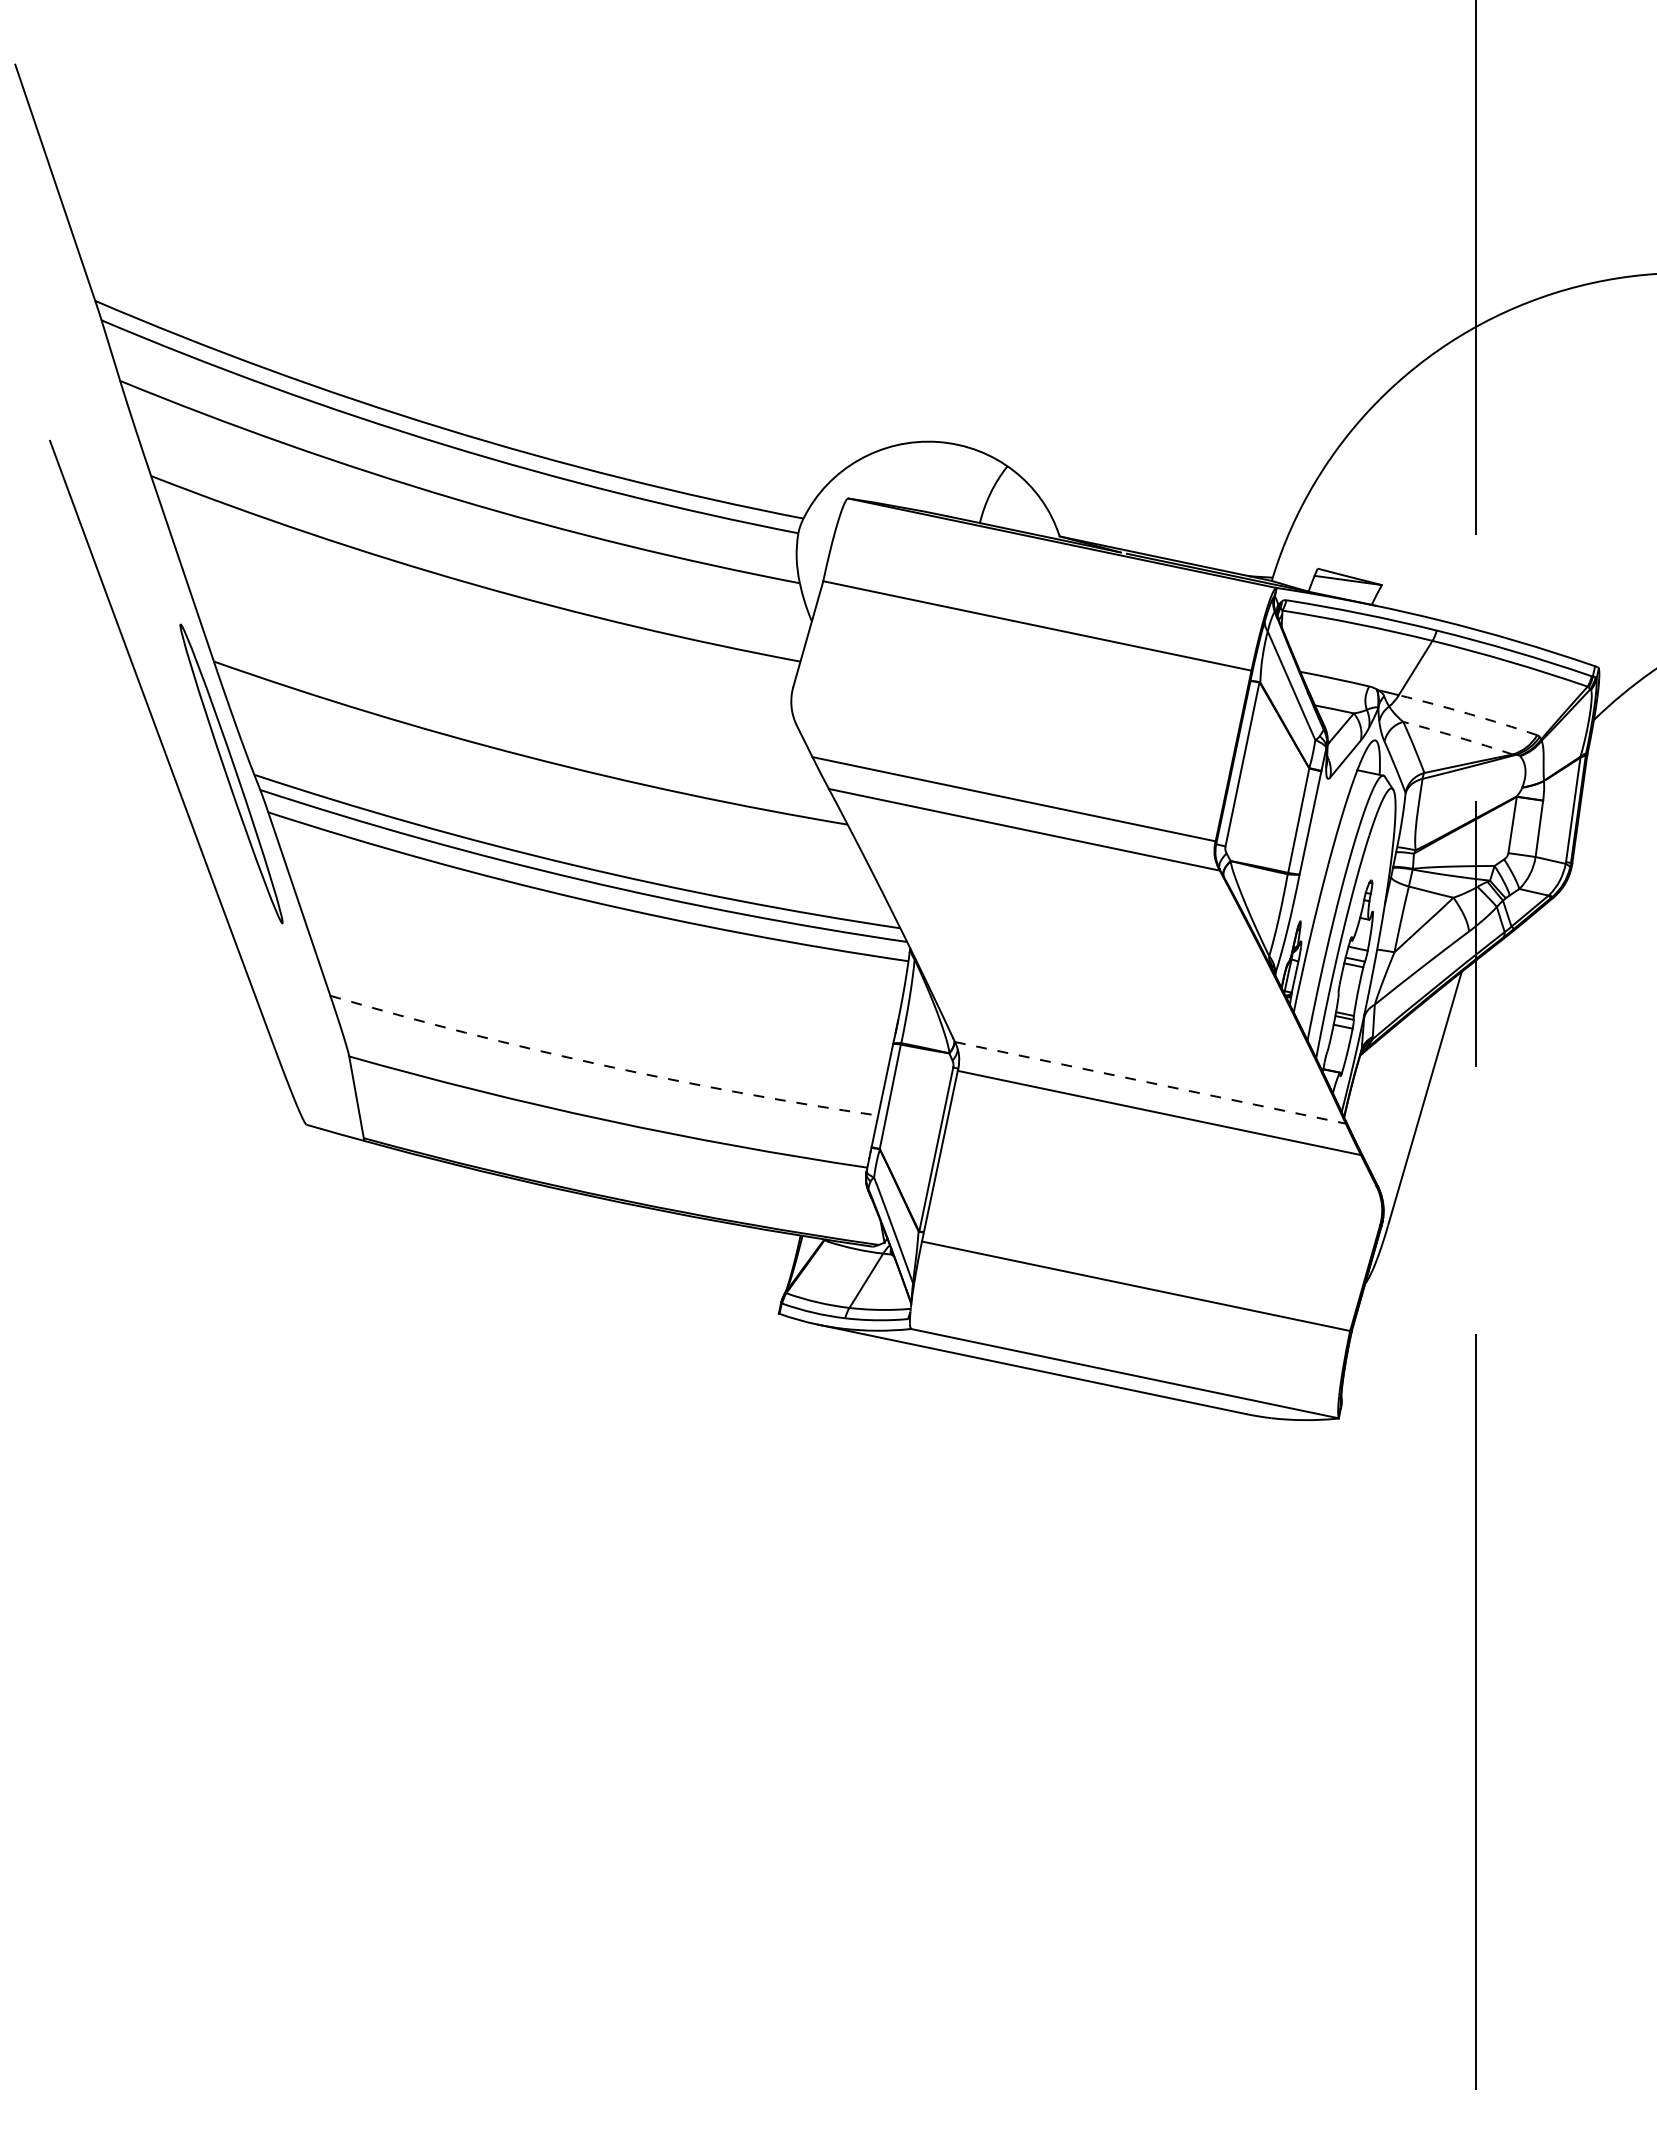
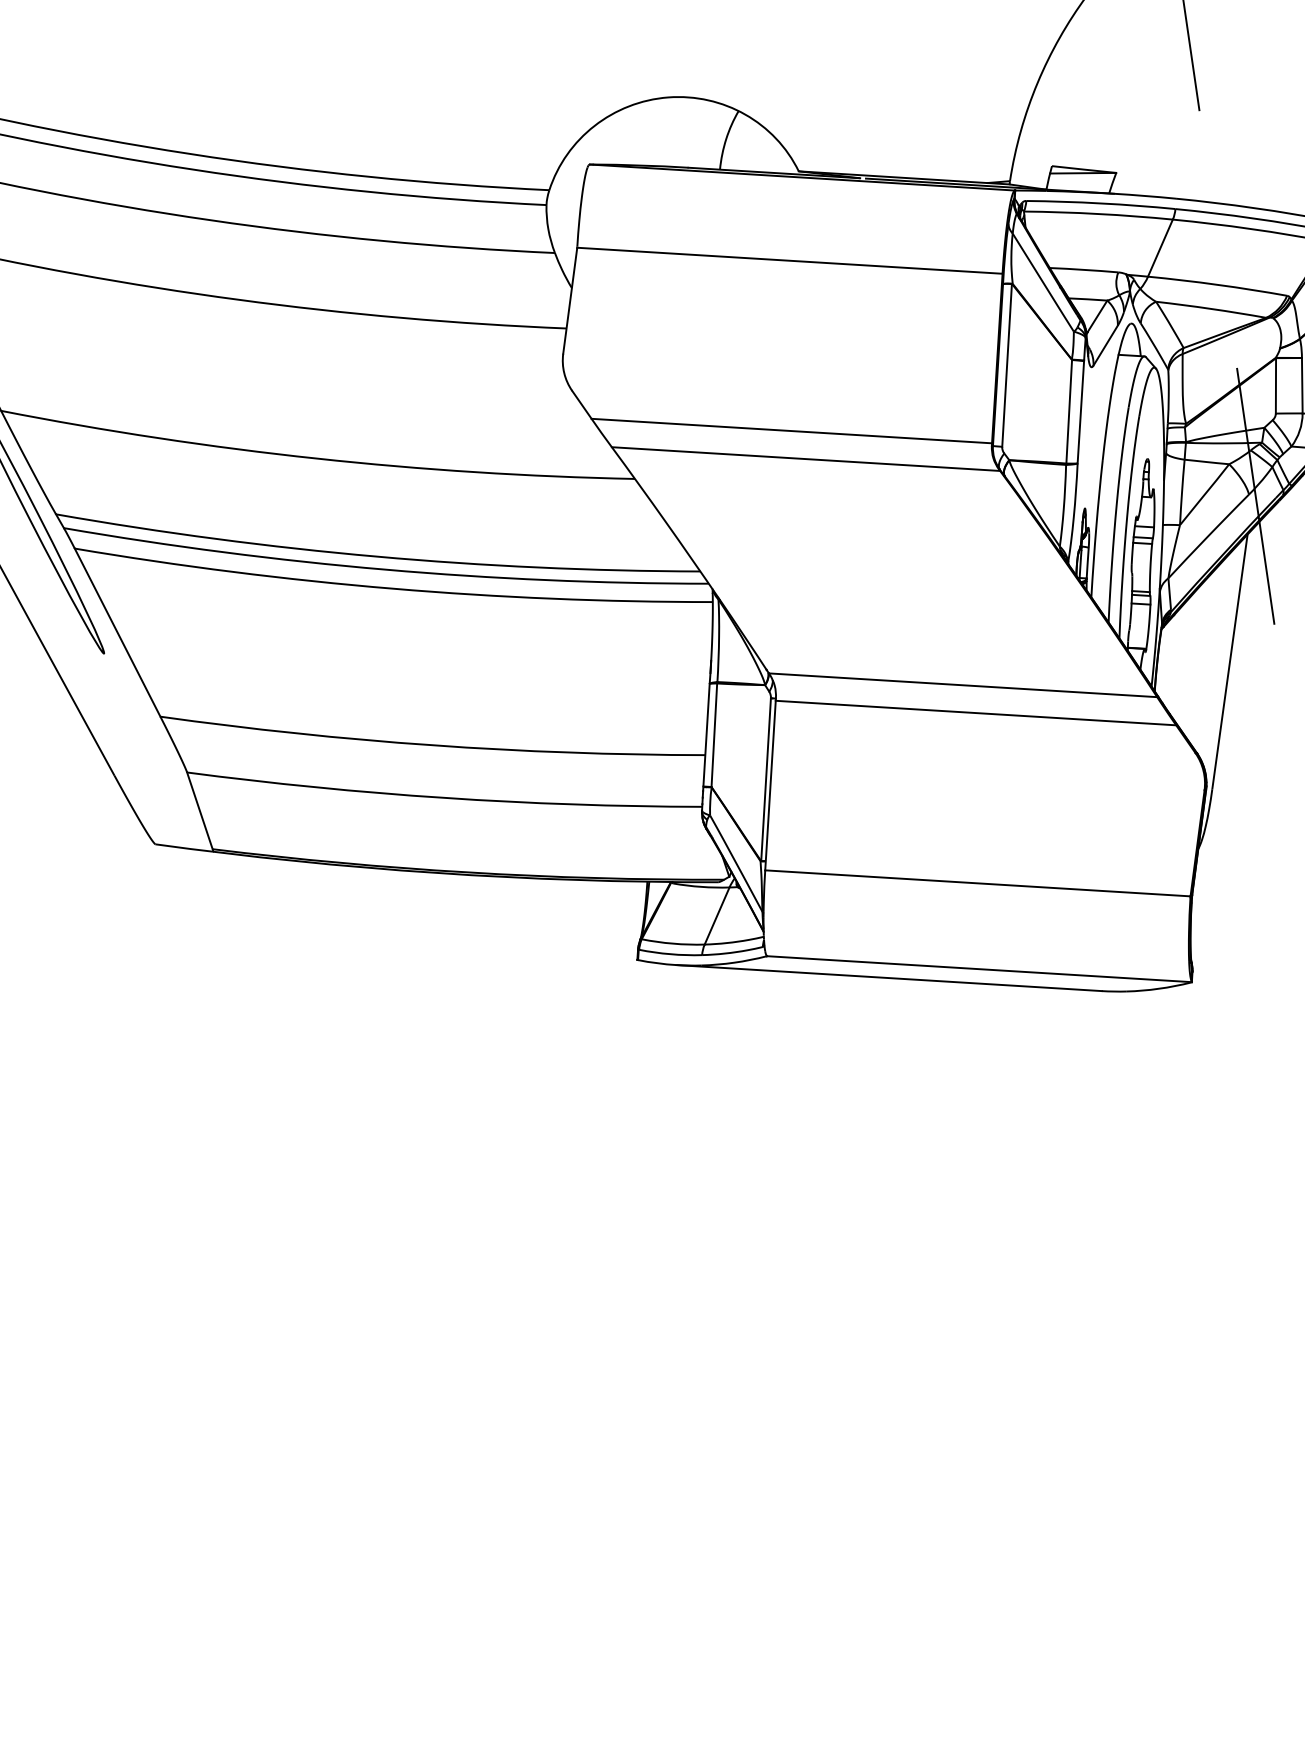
arc: (1468, 713) -> (1217, 284), dashed -> solid
arc: (1458, 737) -> (1211, 309), dashed -> solid
arc: (602, 1065) -> (432, 745), dashed -> solid
line: (1150, 1082) -> (963, 684), dashed -> solid

